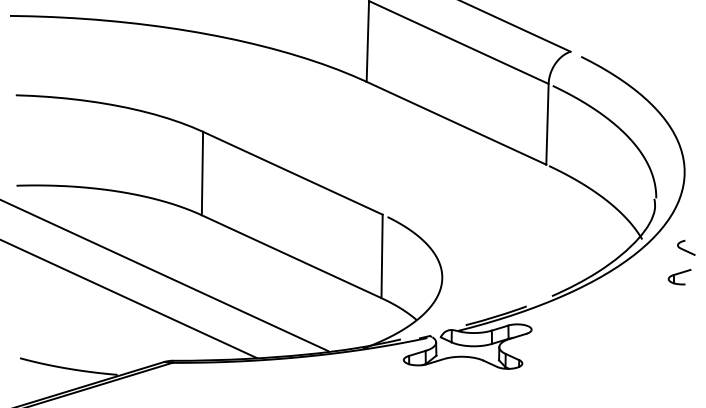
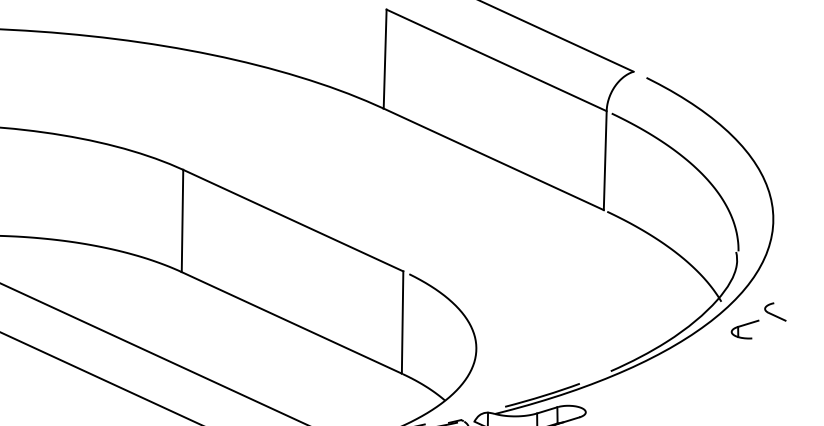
part: (679, 277) -> (744, 329), moved

